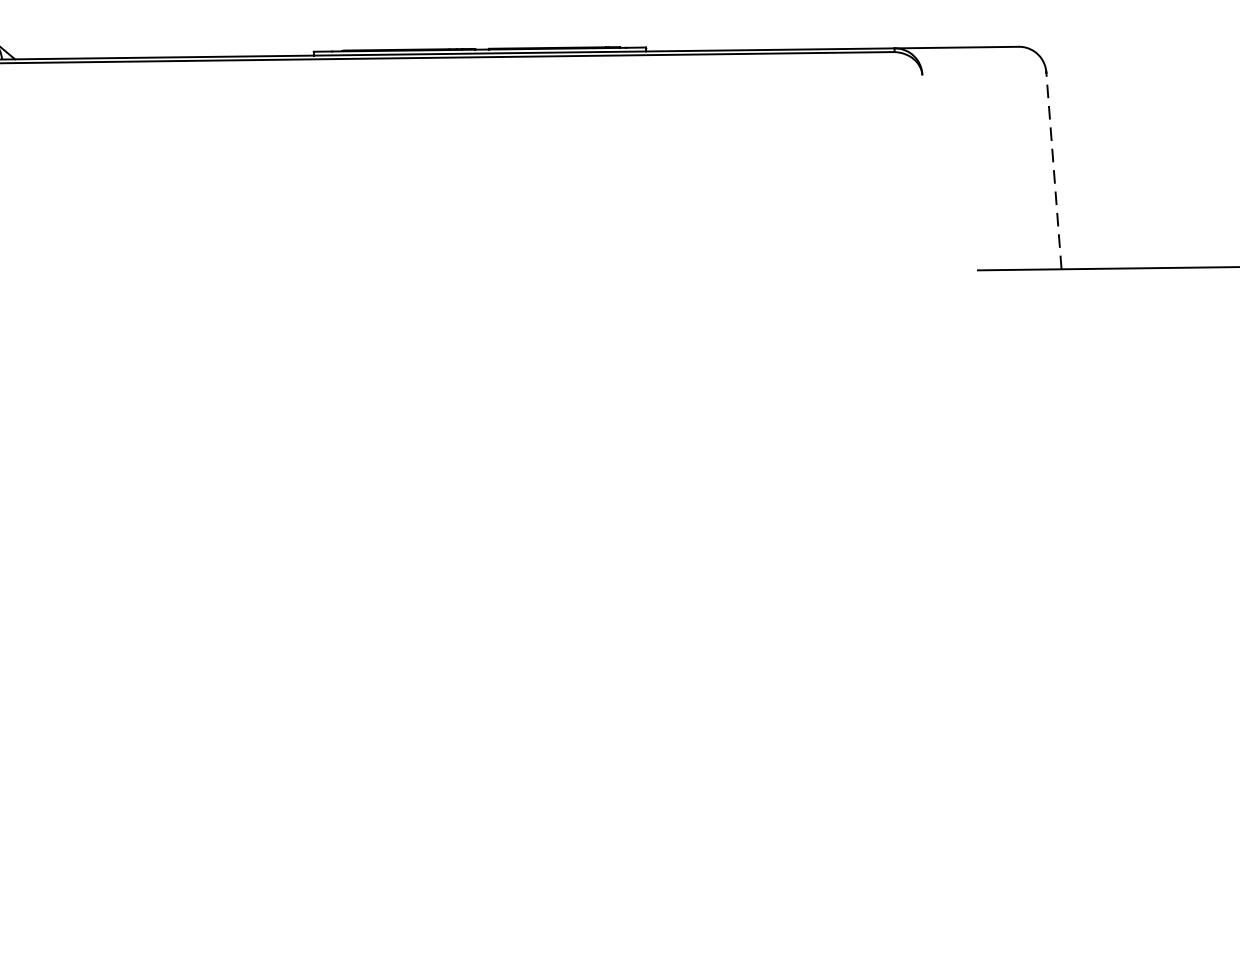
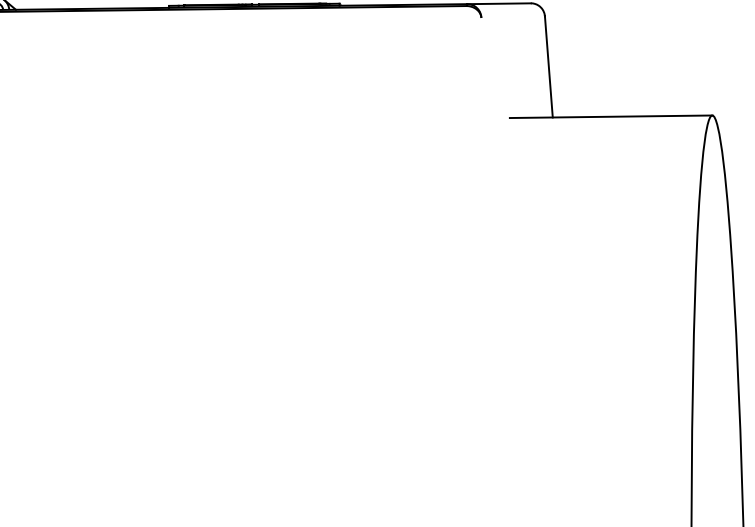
line: (1053, 169) -> (548, 66), dashed -> solid

